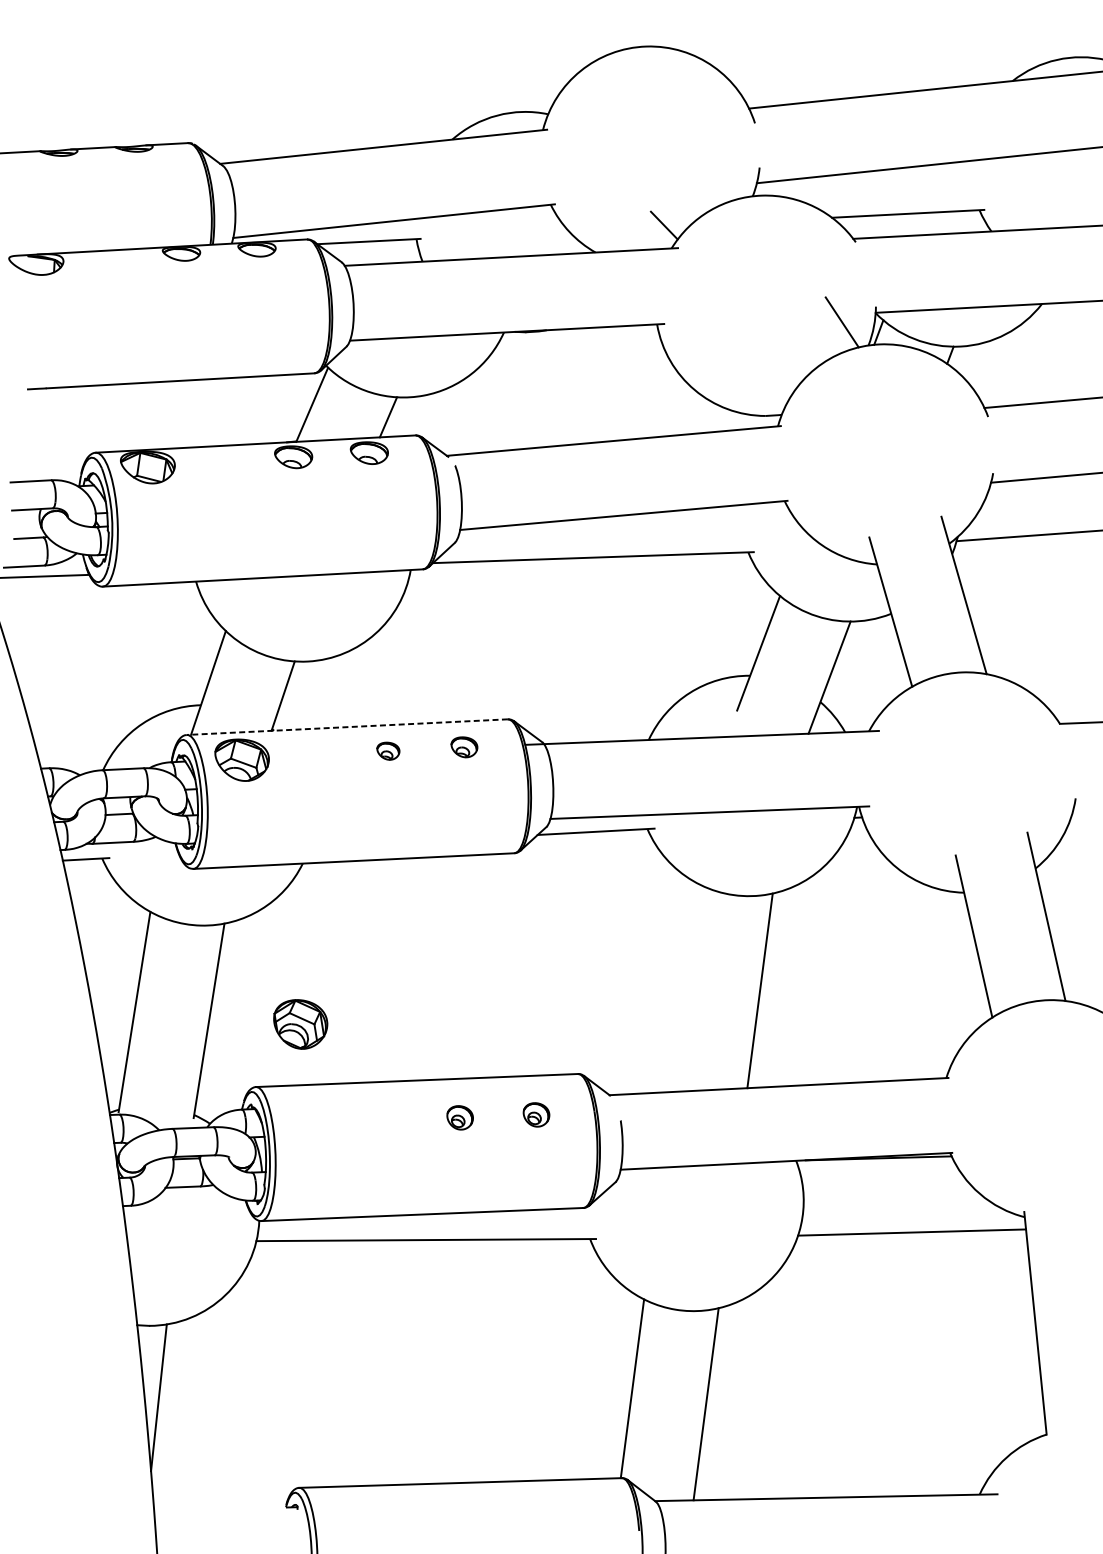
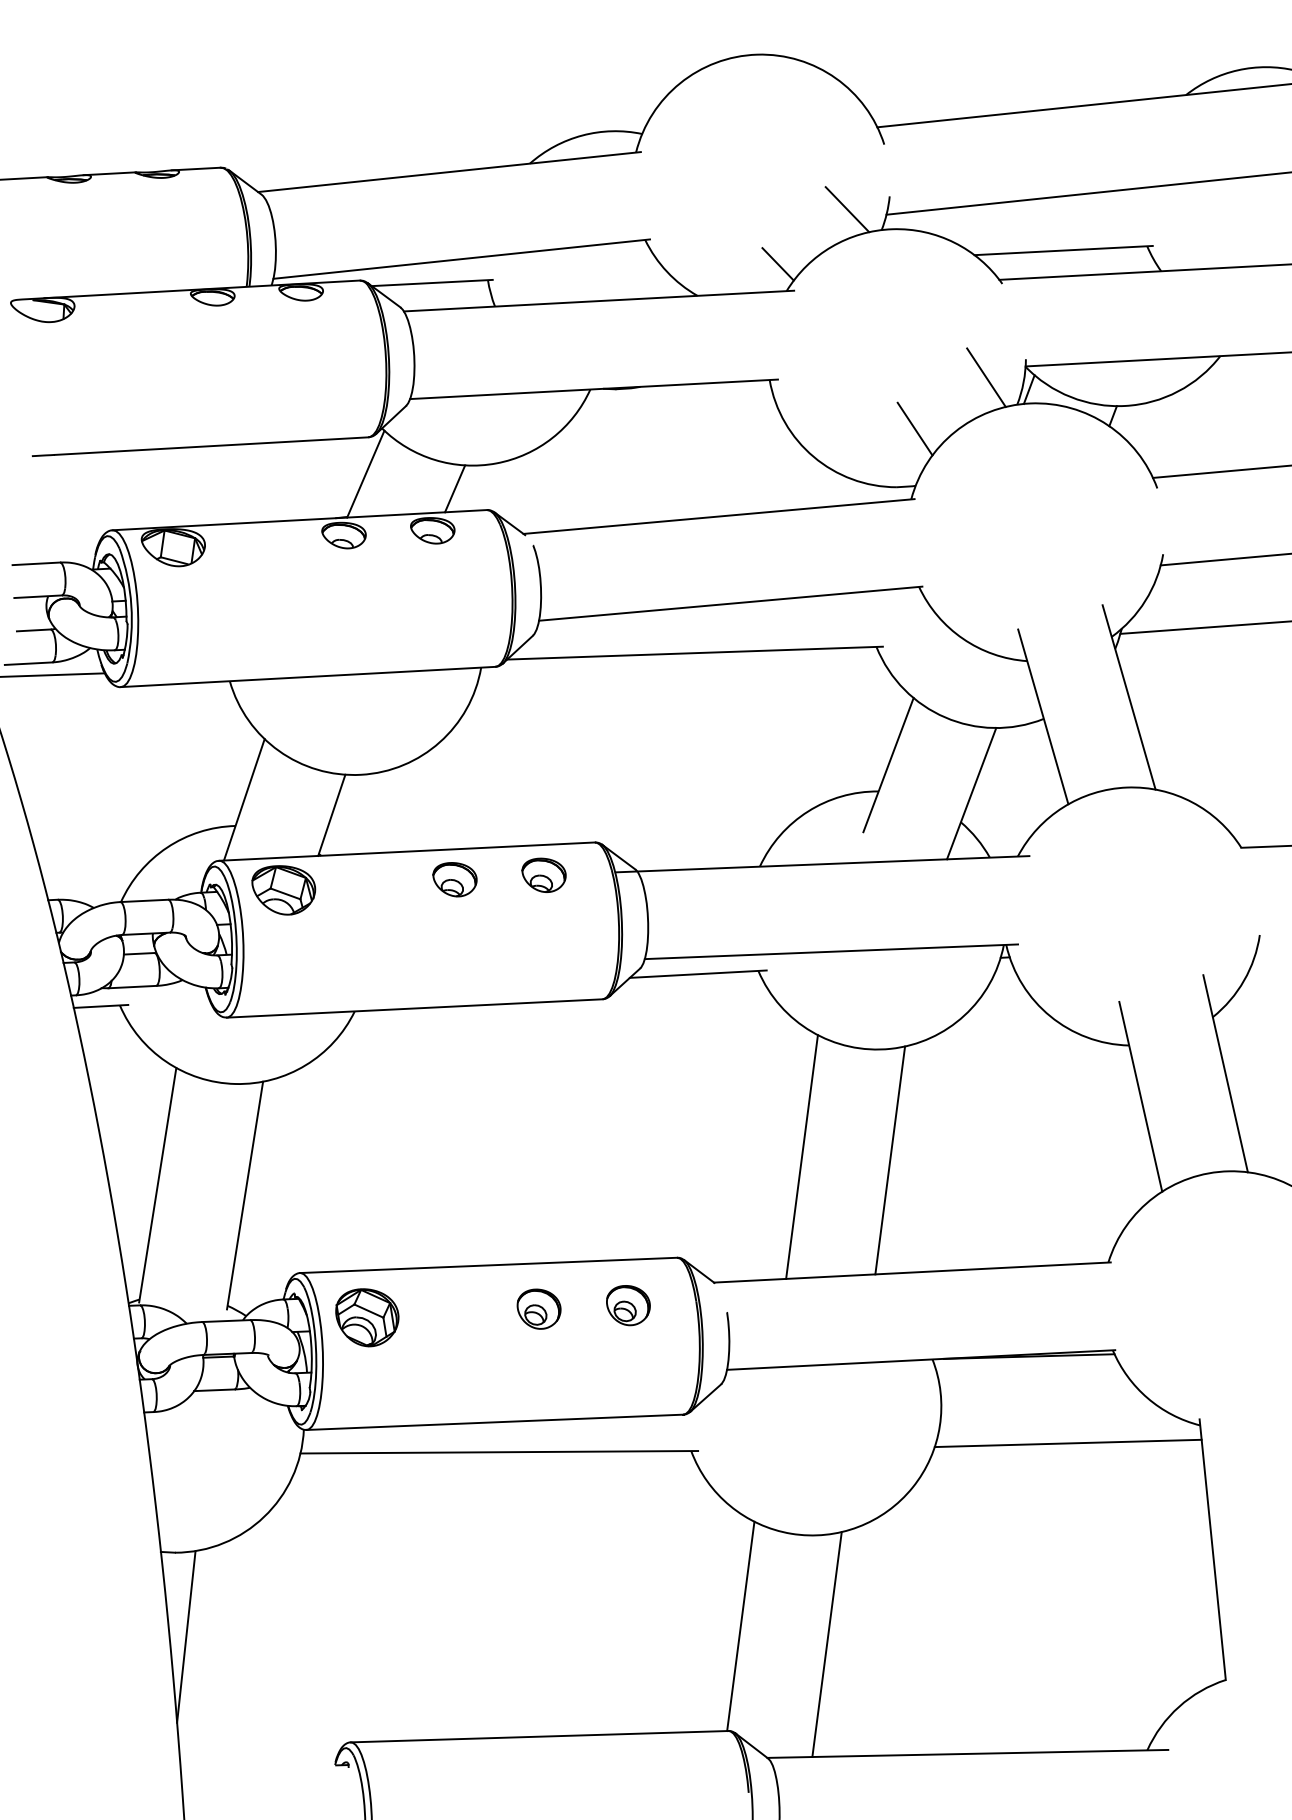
line: (723, 178) -> (847, 209), added
line: (780, 365) -> (914, 428), added
line: (346, 727) -> (406, 851), dashed -> solid
part: (463, 746) -> (543, 874), size x1.43
part: (387, 750) -> (454, 879), size x1.67
line: (684, 987) -> (801, 1156), added
part: (300, 1024) -> (367, 1317), moved
part: (536, 1114) -> (628, 1305), size x1.43
part: (459, 1117) -> (538, 1308), size x1.43

